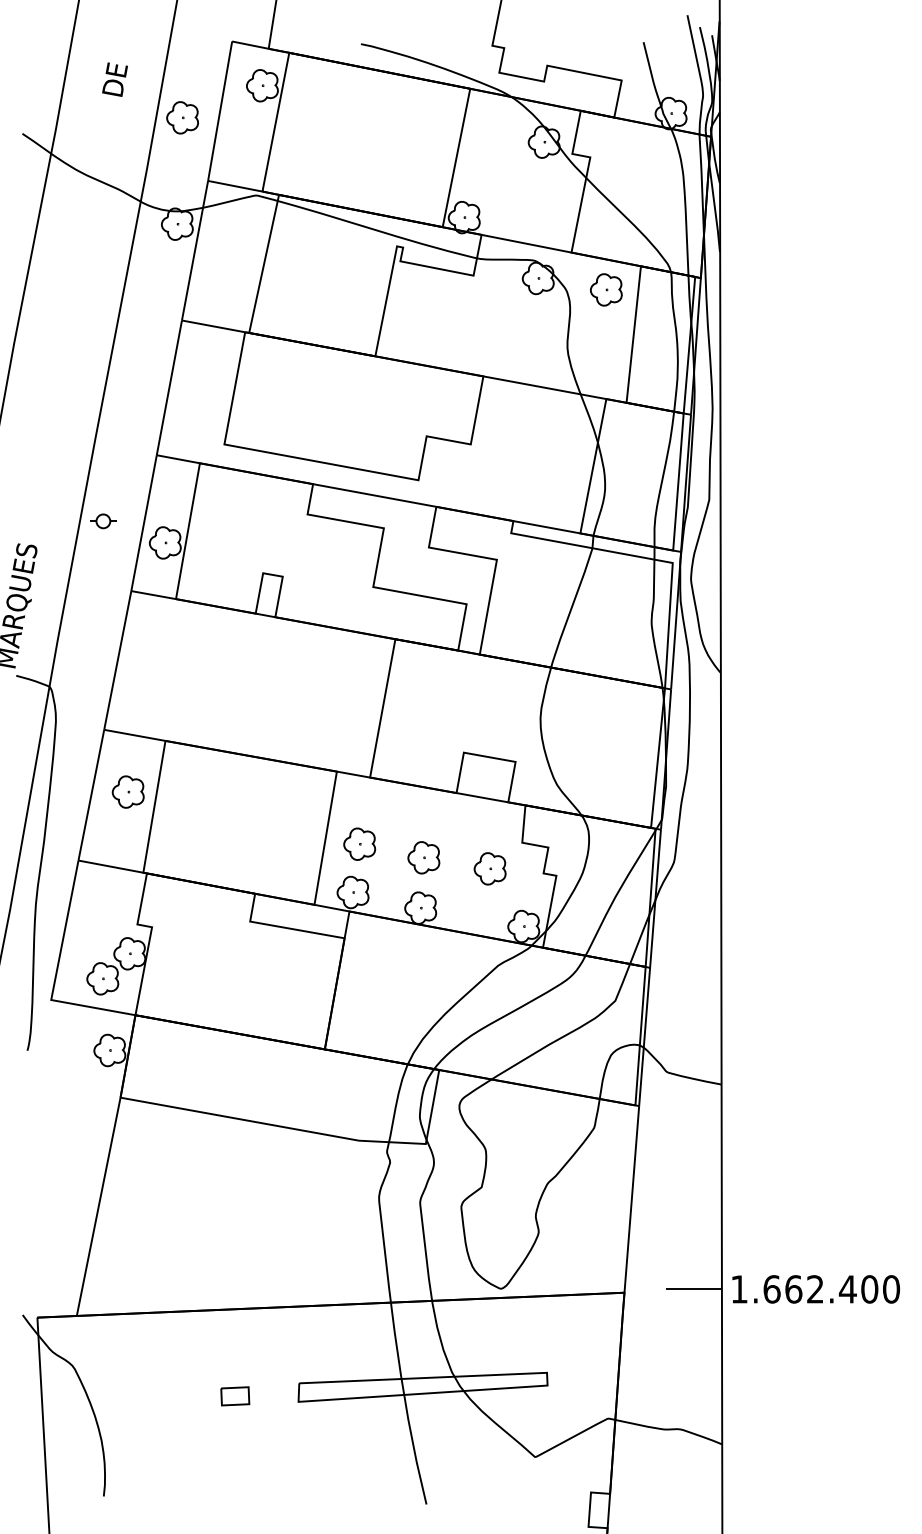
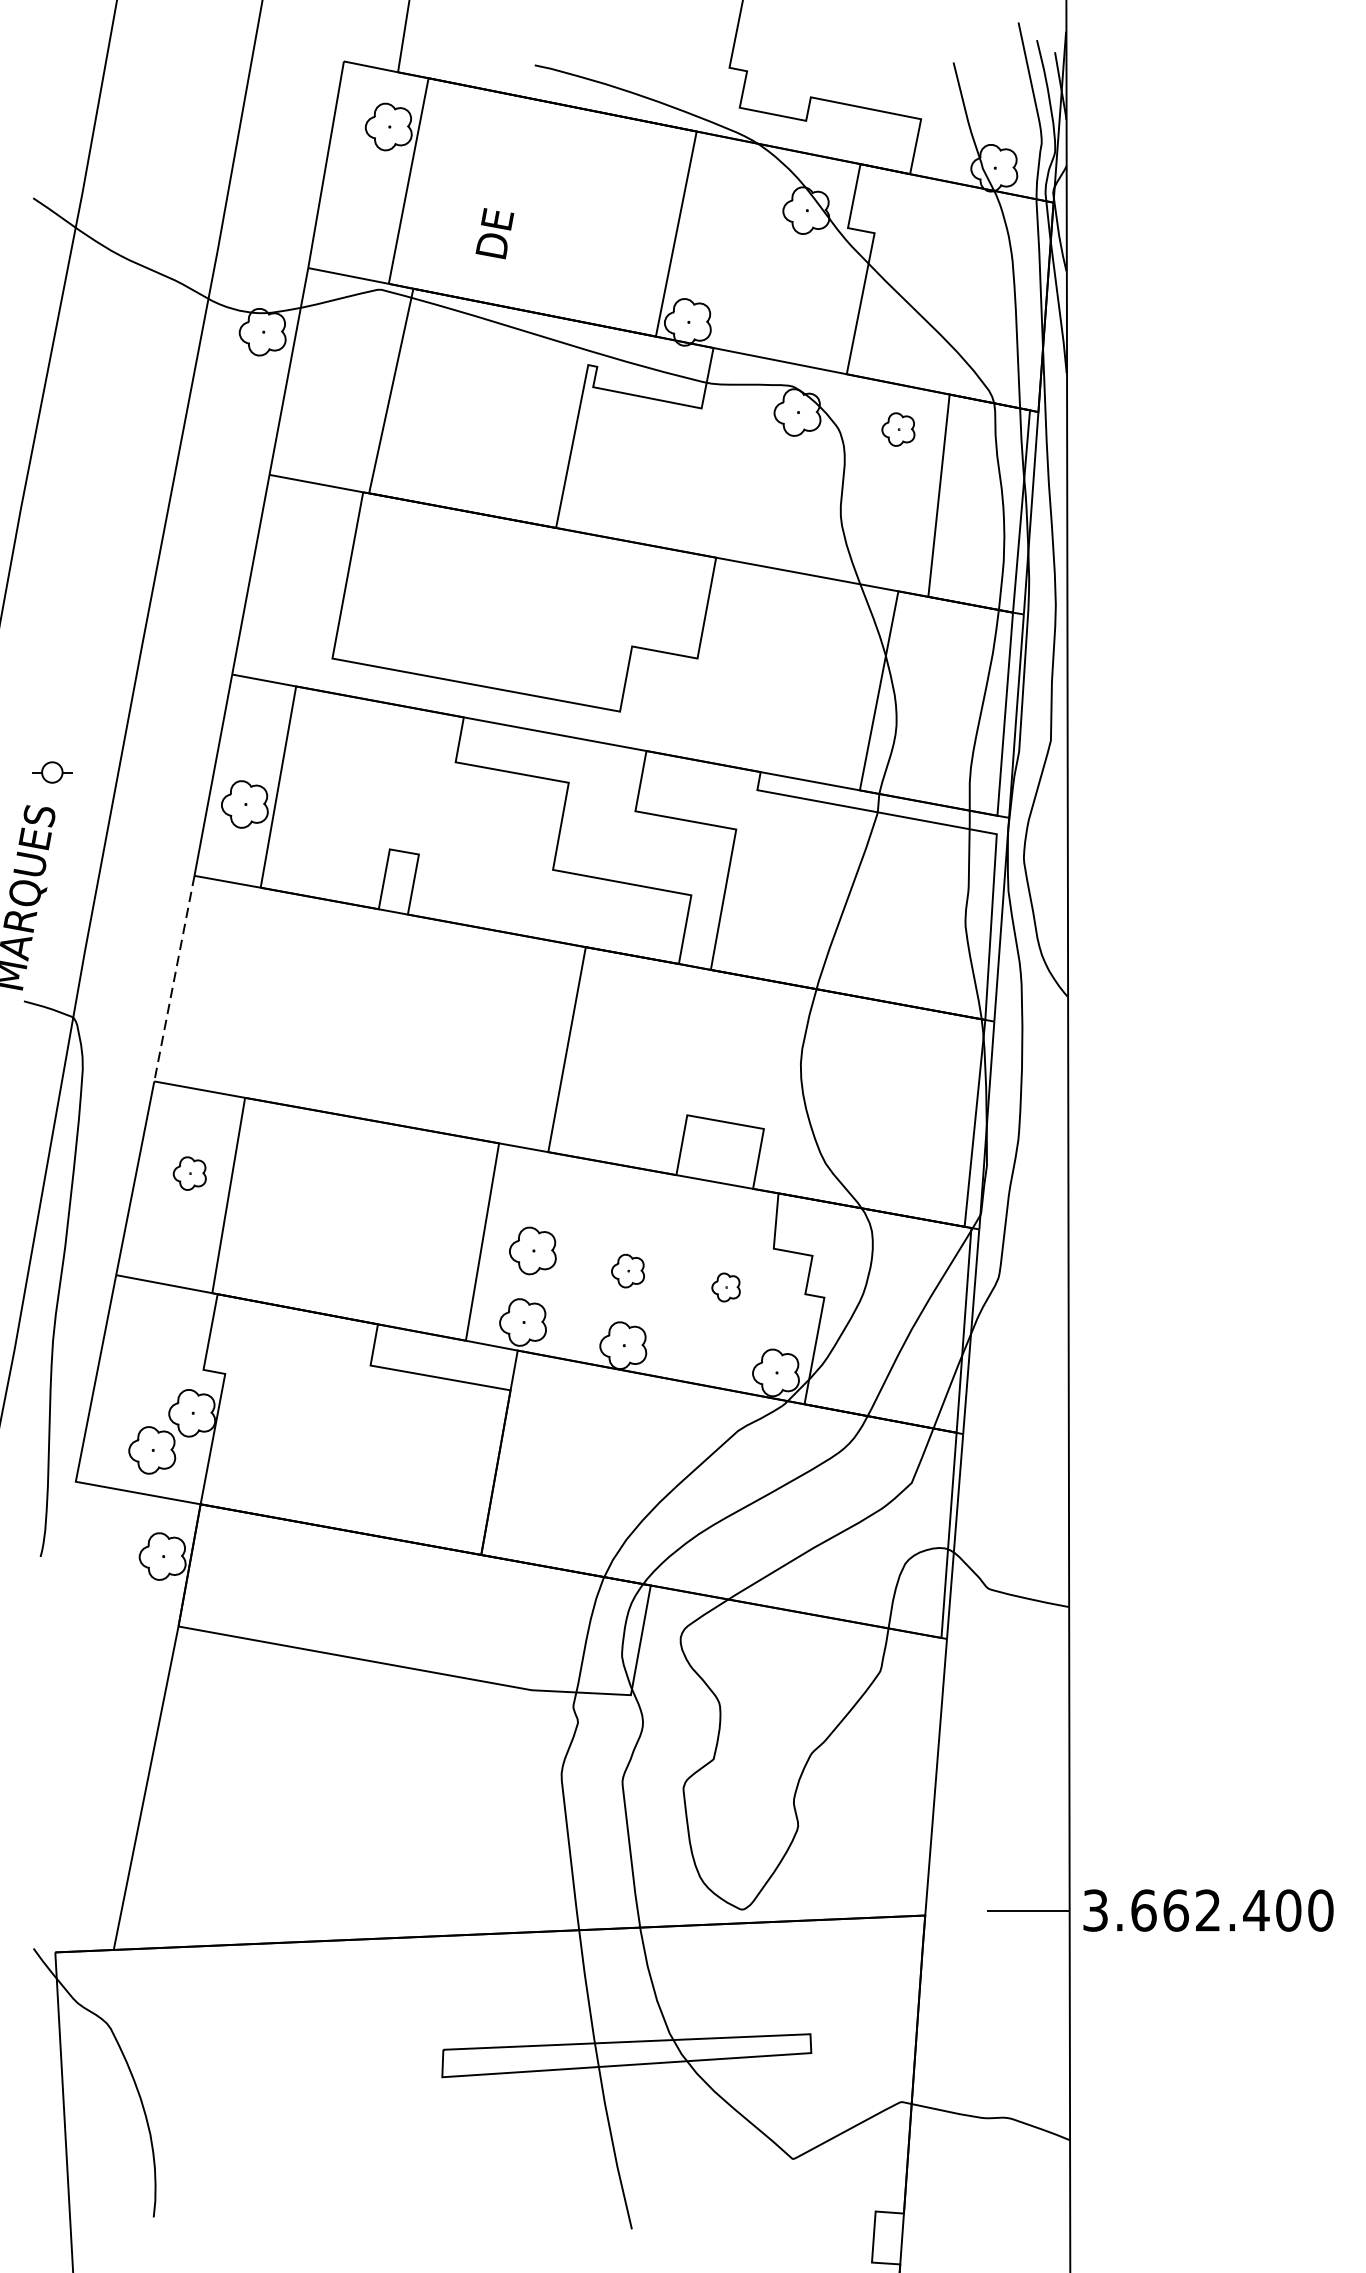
text: (114, 79) -> (494, 233), moved
part: (182, 117) -> (270, 174), removed
part: (606, 289) -> (898, 428), size x0.7
part: (103, 521) -> (52, 772), moved
line: (117, 660) -> (174, 978), solid -> dashed
part: (127, 791) -> (188, 1172), size x0.7
part: (423, 857) -> (627, 1270), size x0.7
part: (489, 868) -> (725, 1286), size x0.6
text: (739, 1289) -> (1095, 1910), 1.662.400 -> 3.662.400
part: (235, 1396) -> (348, 2069), removed

